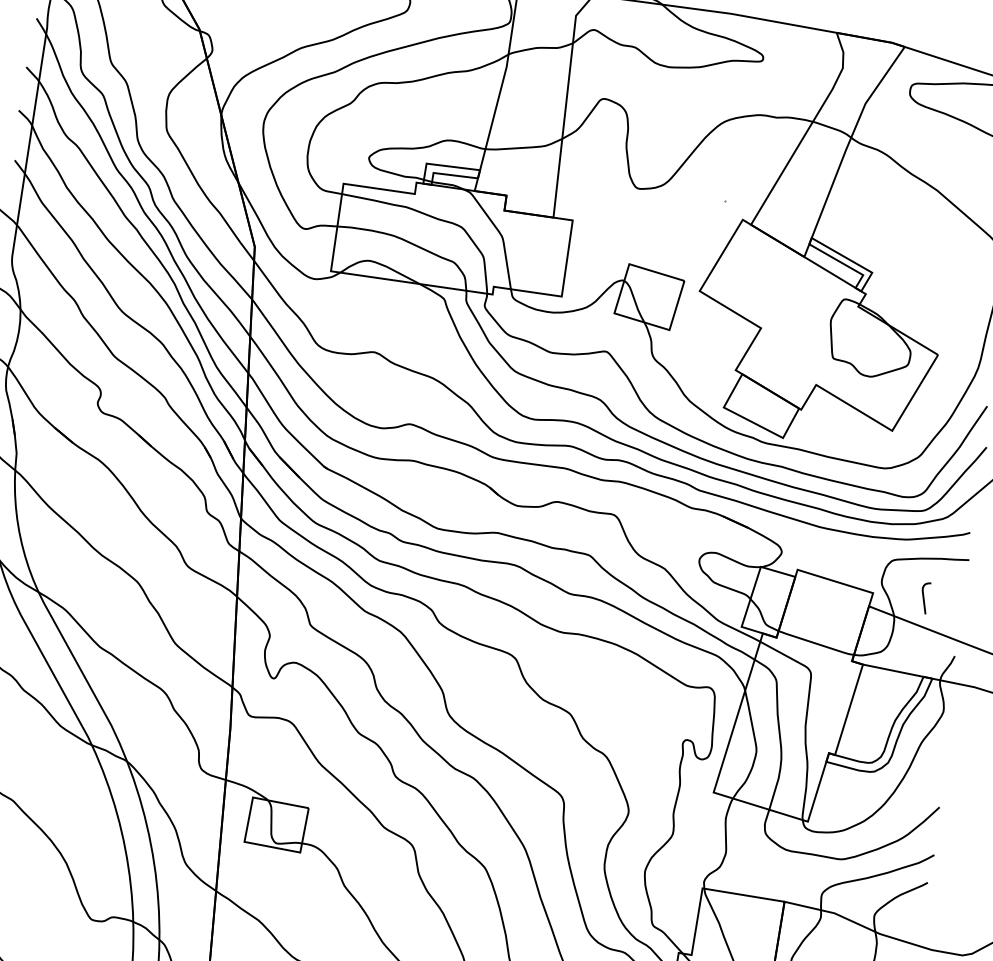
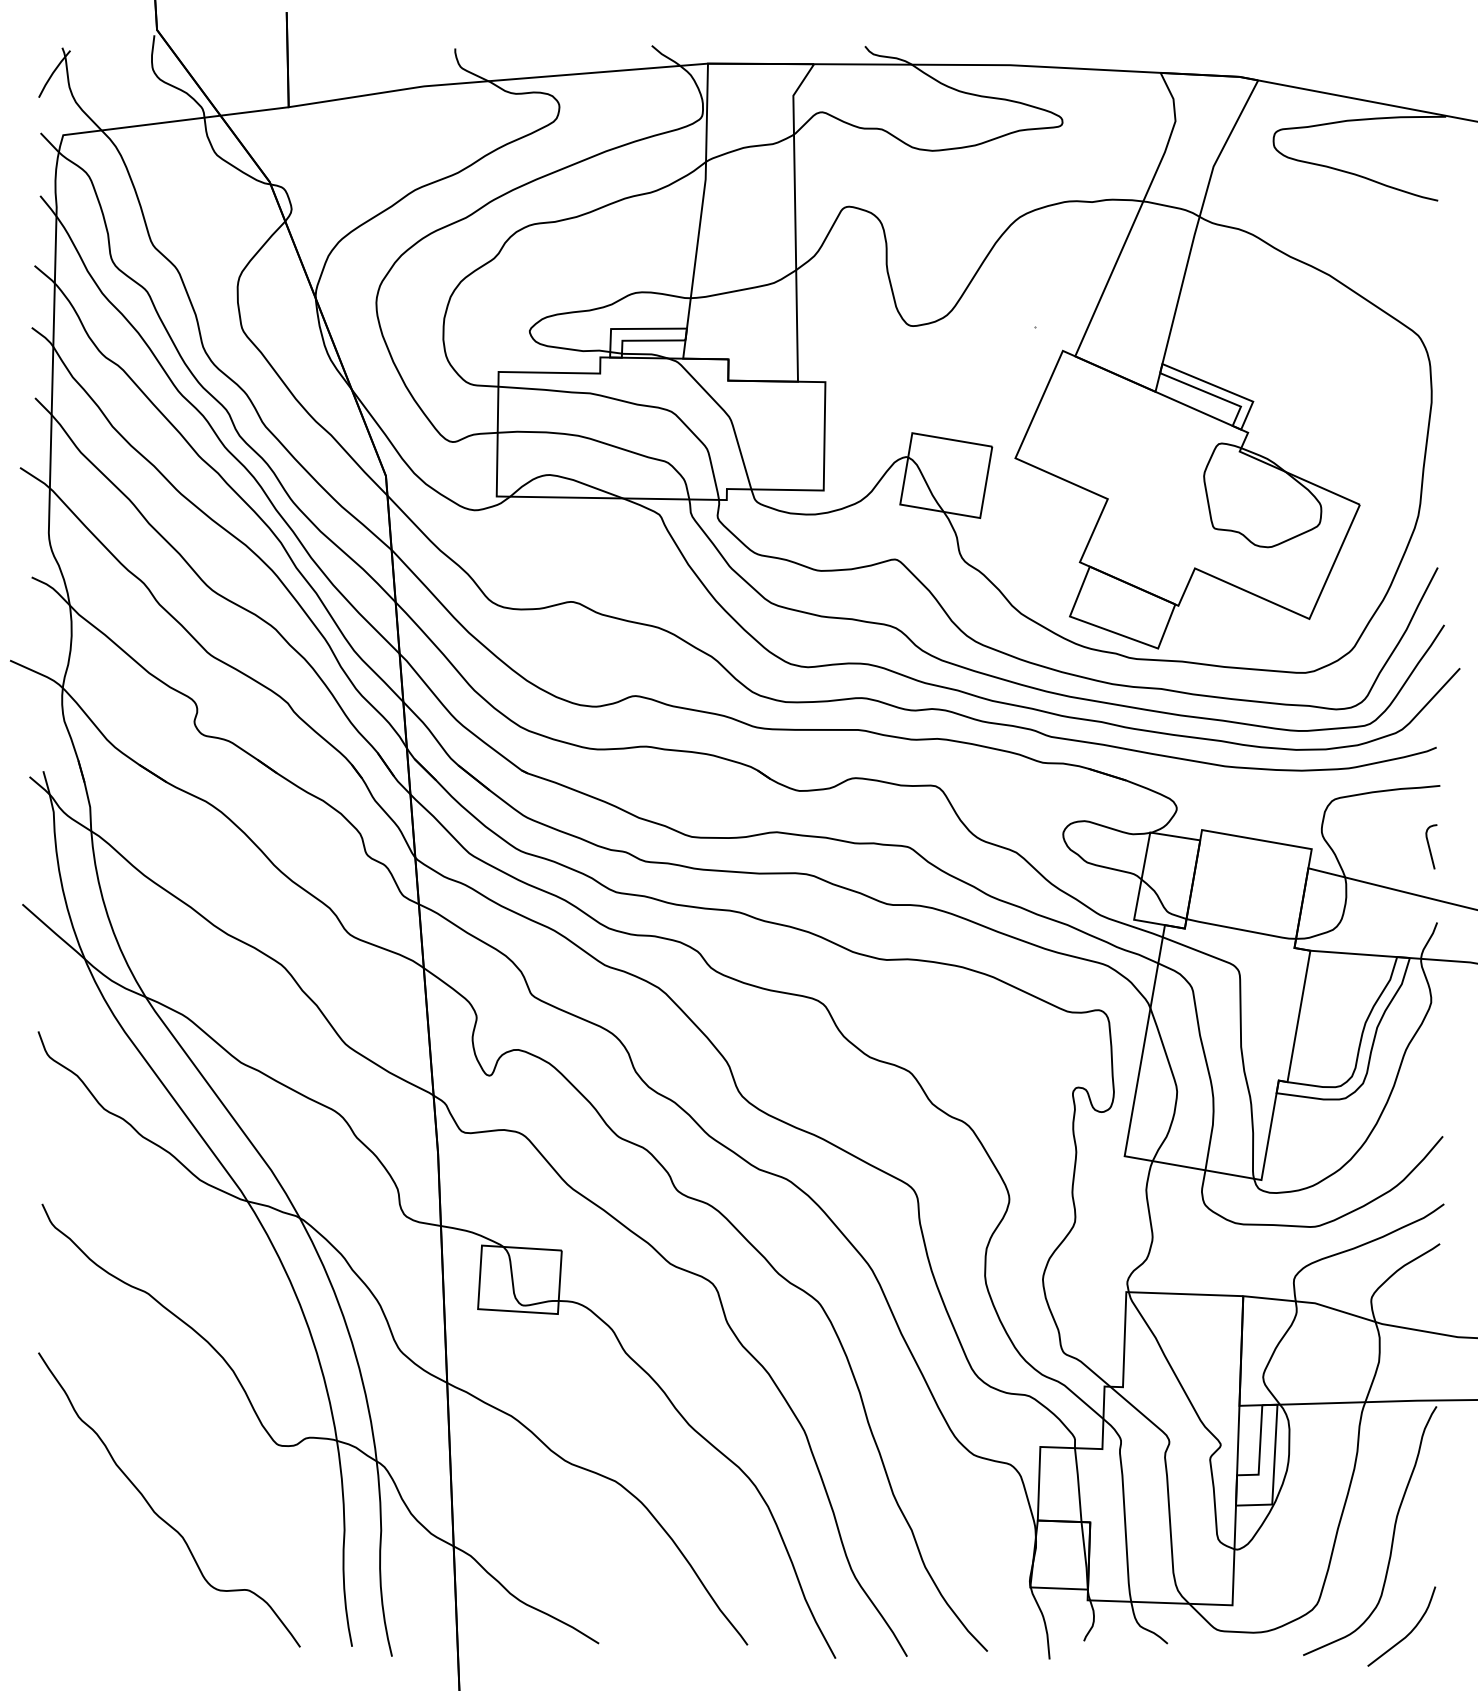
curve: (924, 598) -> (1430, 847), moved

